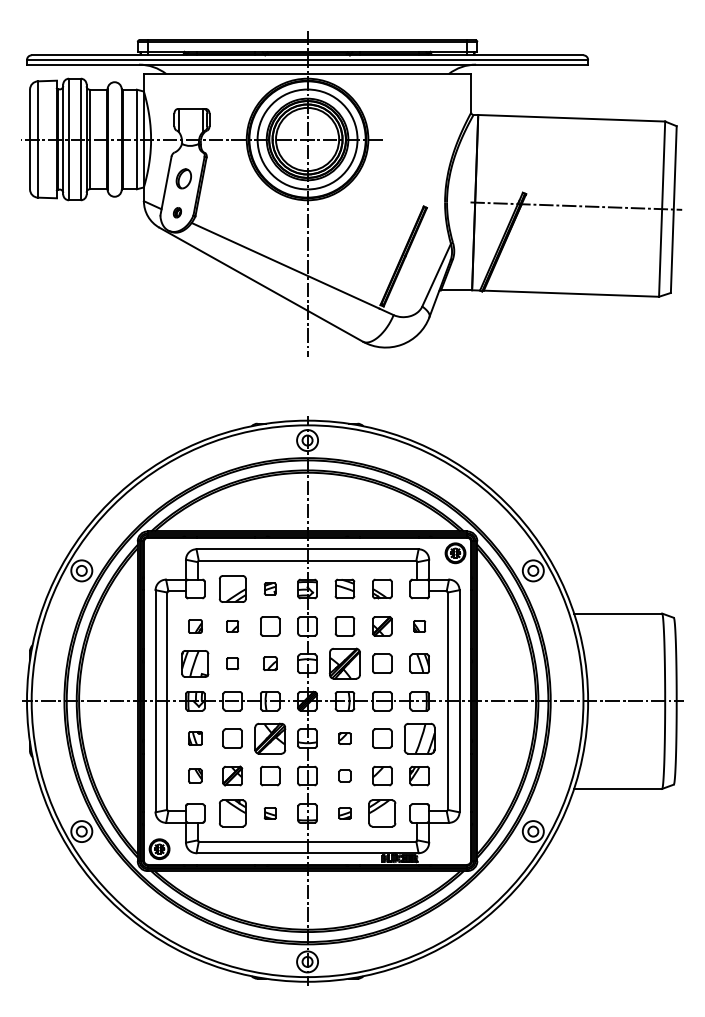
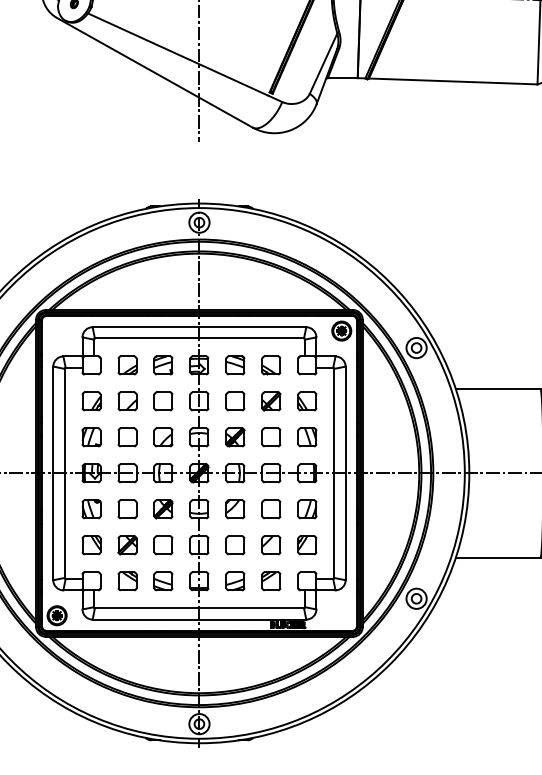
part: (232, 588) -> (127, 364), size x0.71
part: (270, 588) -> (163, 364), size x1.67
part: (195, 626) -> (91, 401), size x1.43
part: (232, 626) -> (127, 401), size x1.67
part: (419, 626) -> (307, 401), size x1.67
part: (195, 663) -> (91, 437), size x0.71
part: (232, 663) -> (127, 437), size x1.67
part: (270, 663) -> (163, 437), size x1.43
part: (344, 663) -> (234, 437), size x0.62
part: (195, 738) -> (91, 509), size x1.43
part: (269, 738) -> (162, 509), size x0.62
part: (344, 738) -> (234, 509), size x1.67
part: (419, 738) -> (307, 509), size x0.62
part: (195, 775) -> (91, 544), size x1.43
part: (344, 775) -> (234, 544), size x1.67
part: (232, 813) -> (127, 581), size x0.71
part: (270, 813) -> (163, 581), size x1.67
part: (344, 813) -> (234, 581), size x1.67
part: (382, 813) -> (271, 581), size x0.71

